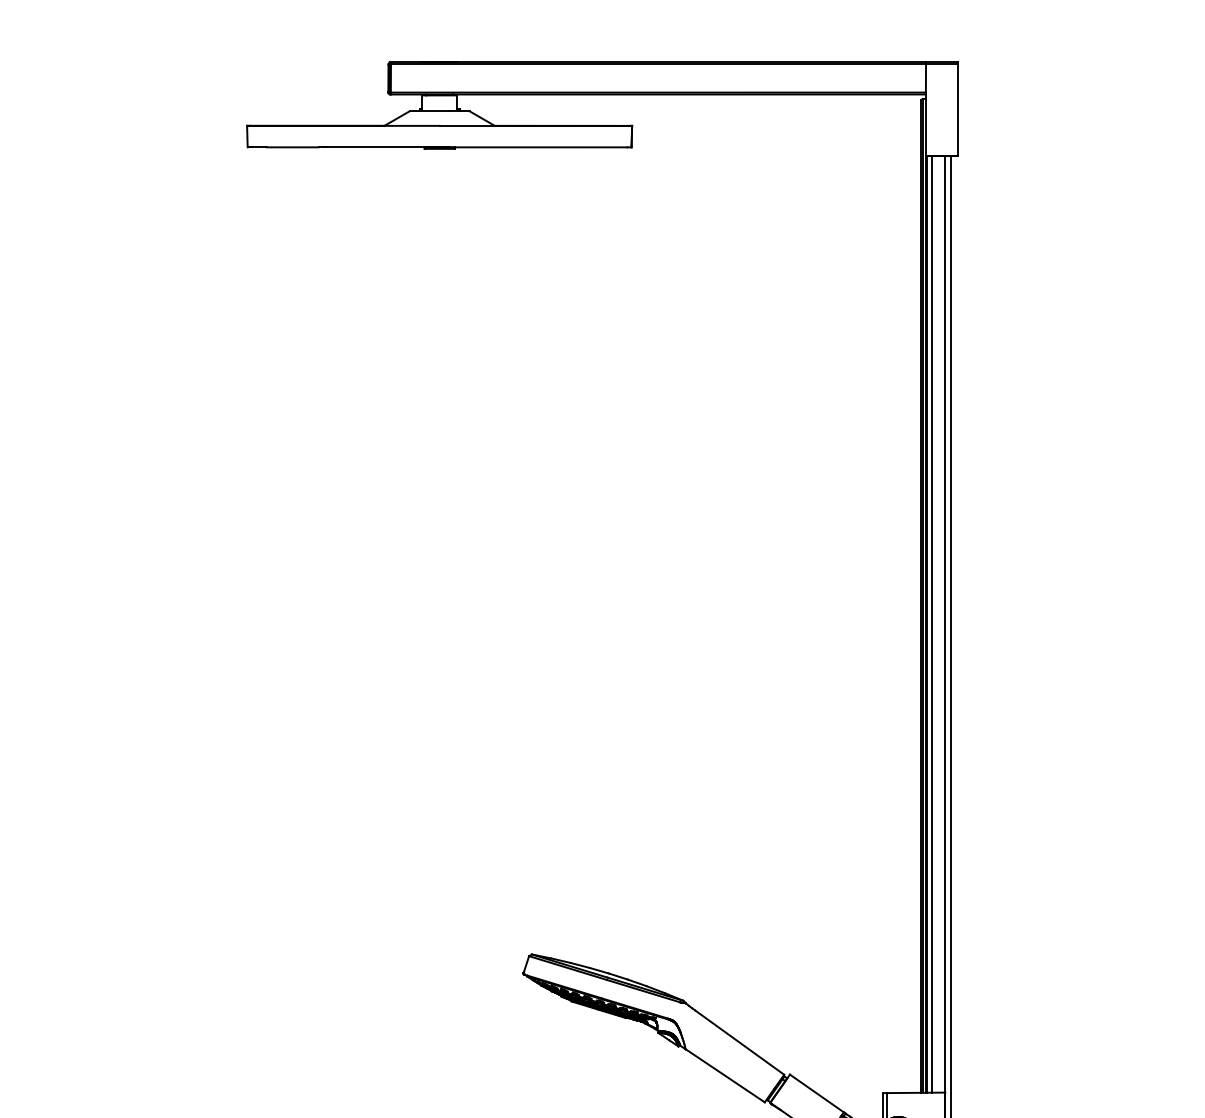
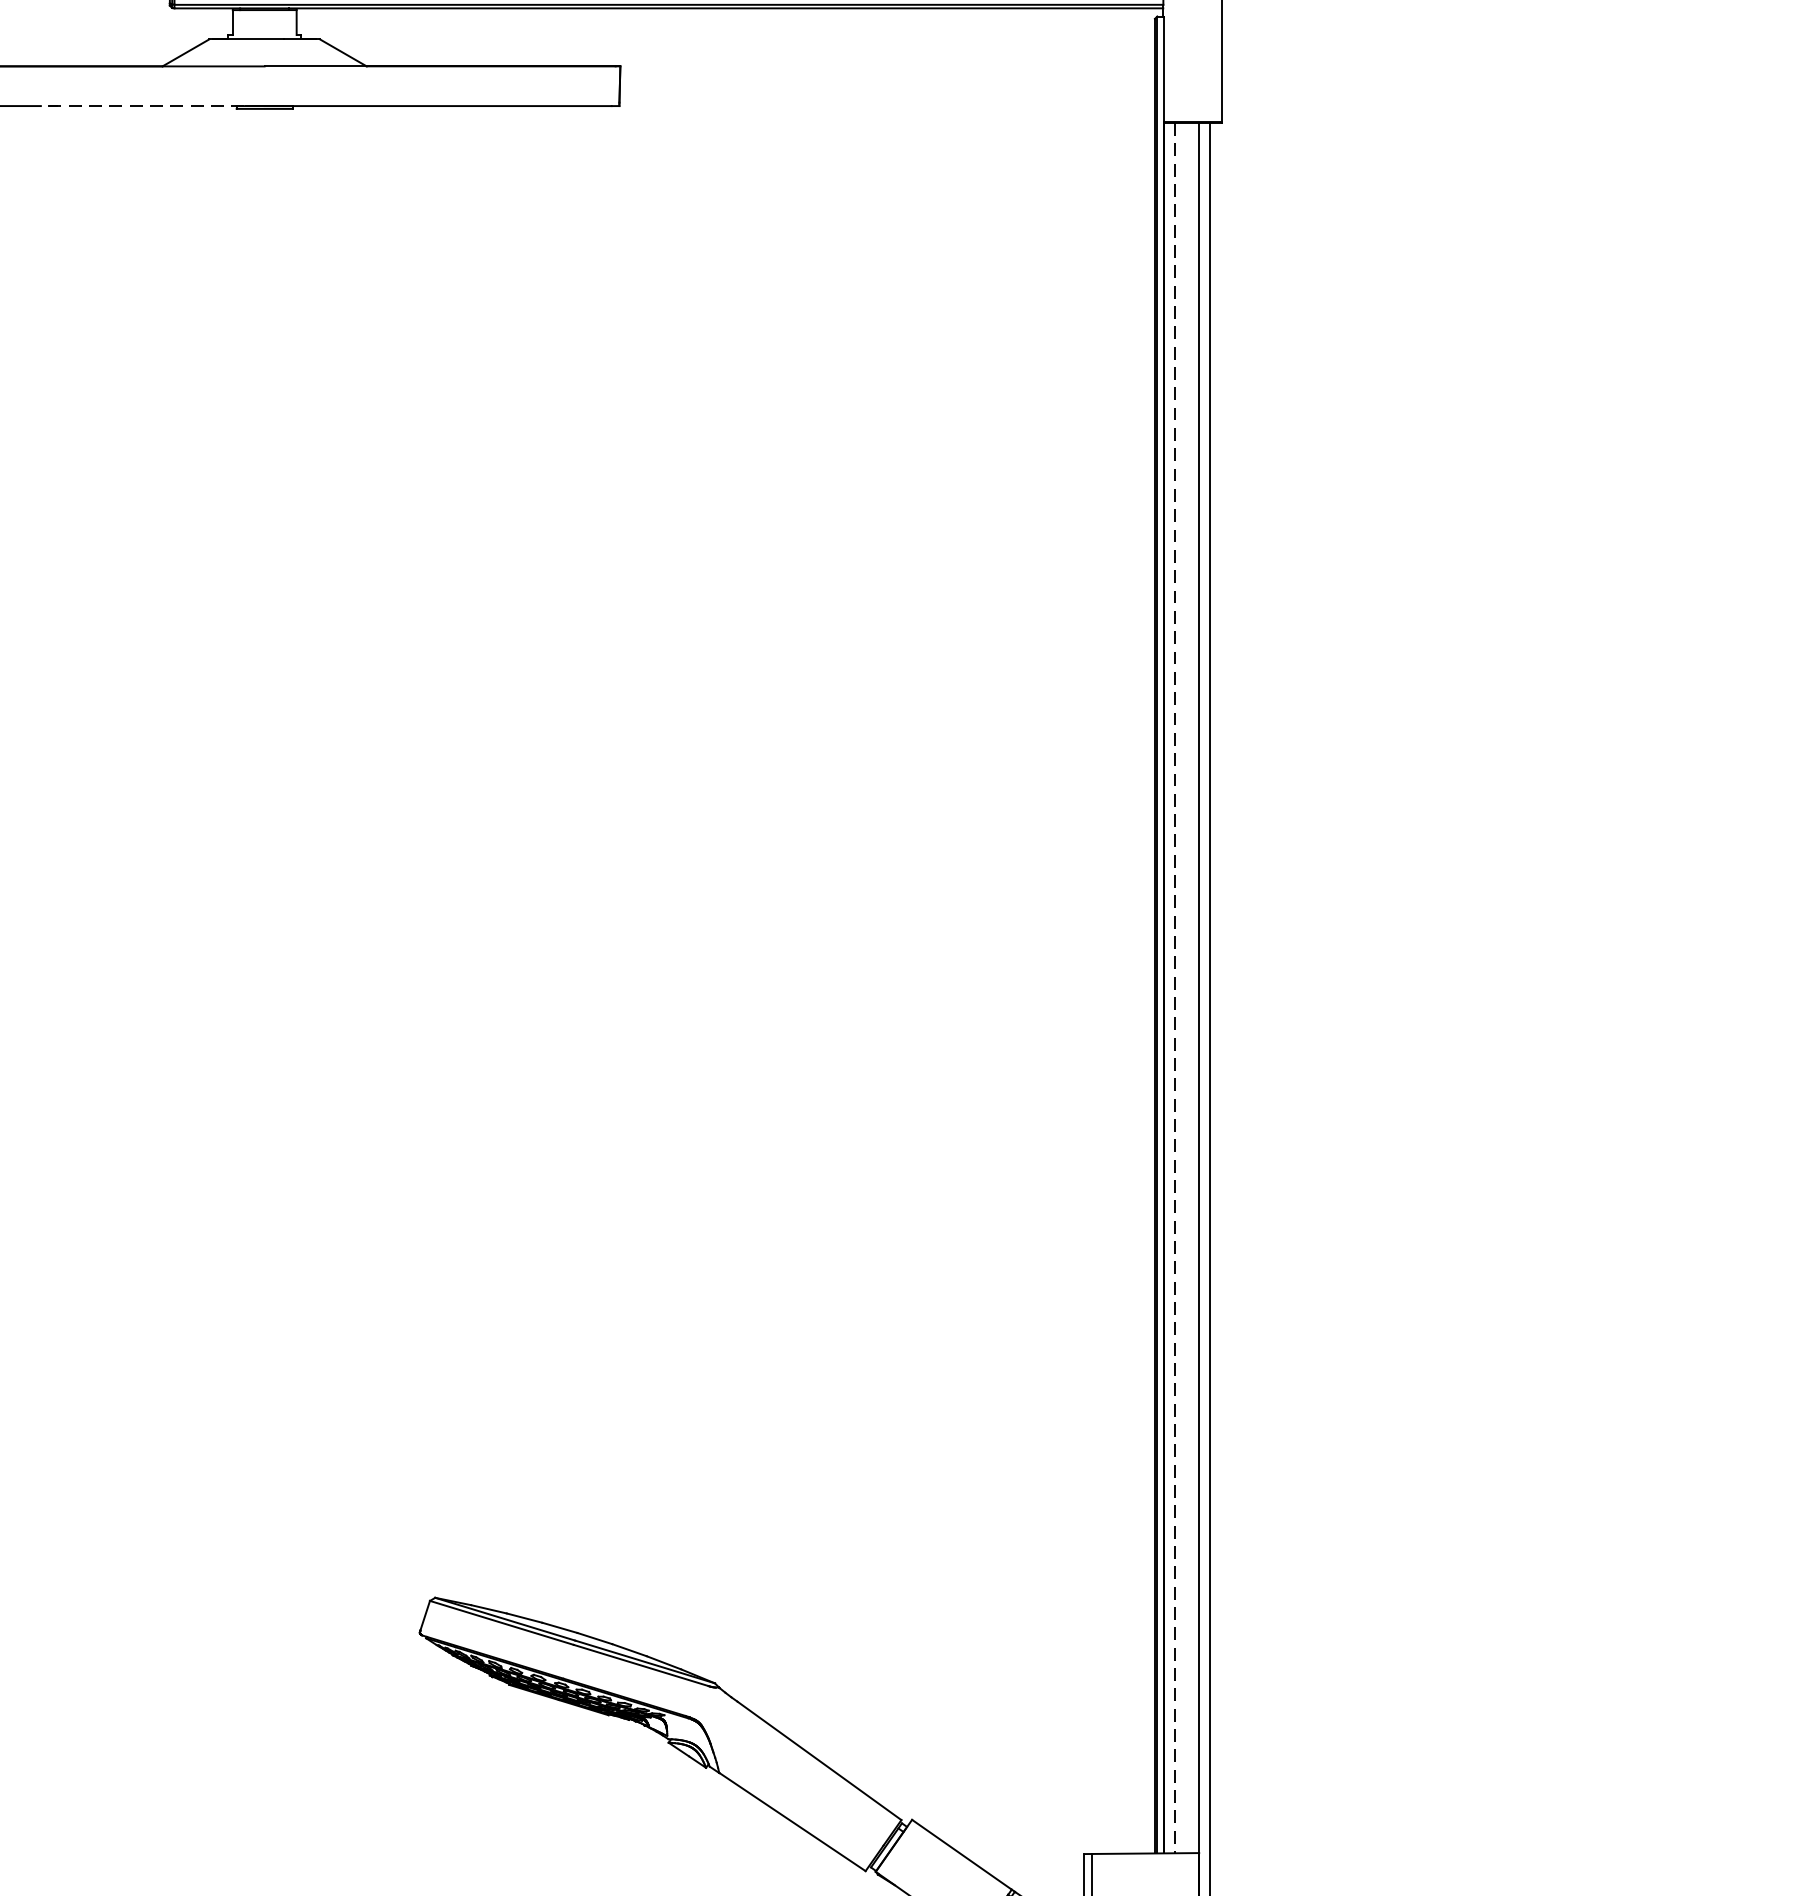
line: (379, 147) -> (153, 106), solid -> dashed
line: (931, 625) -> (1173, 989), solid -> dashed

